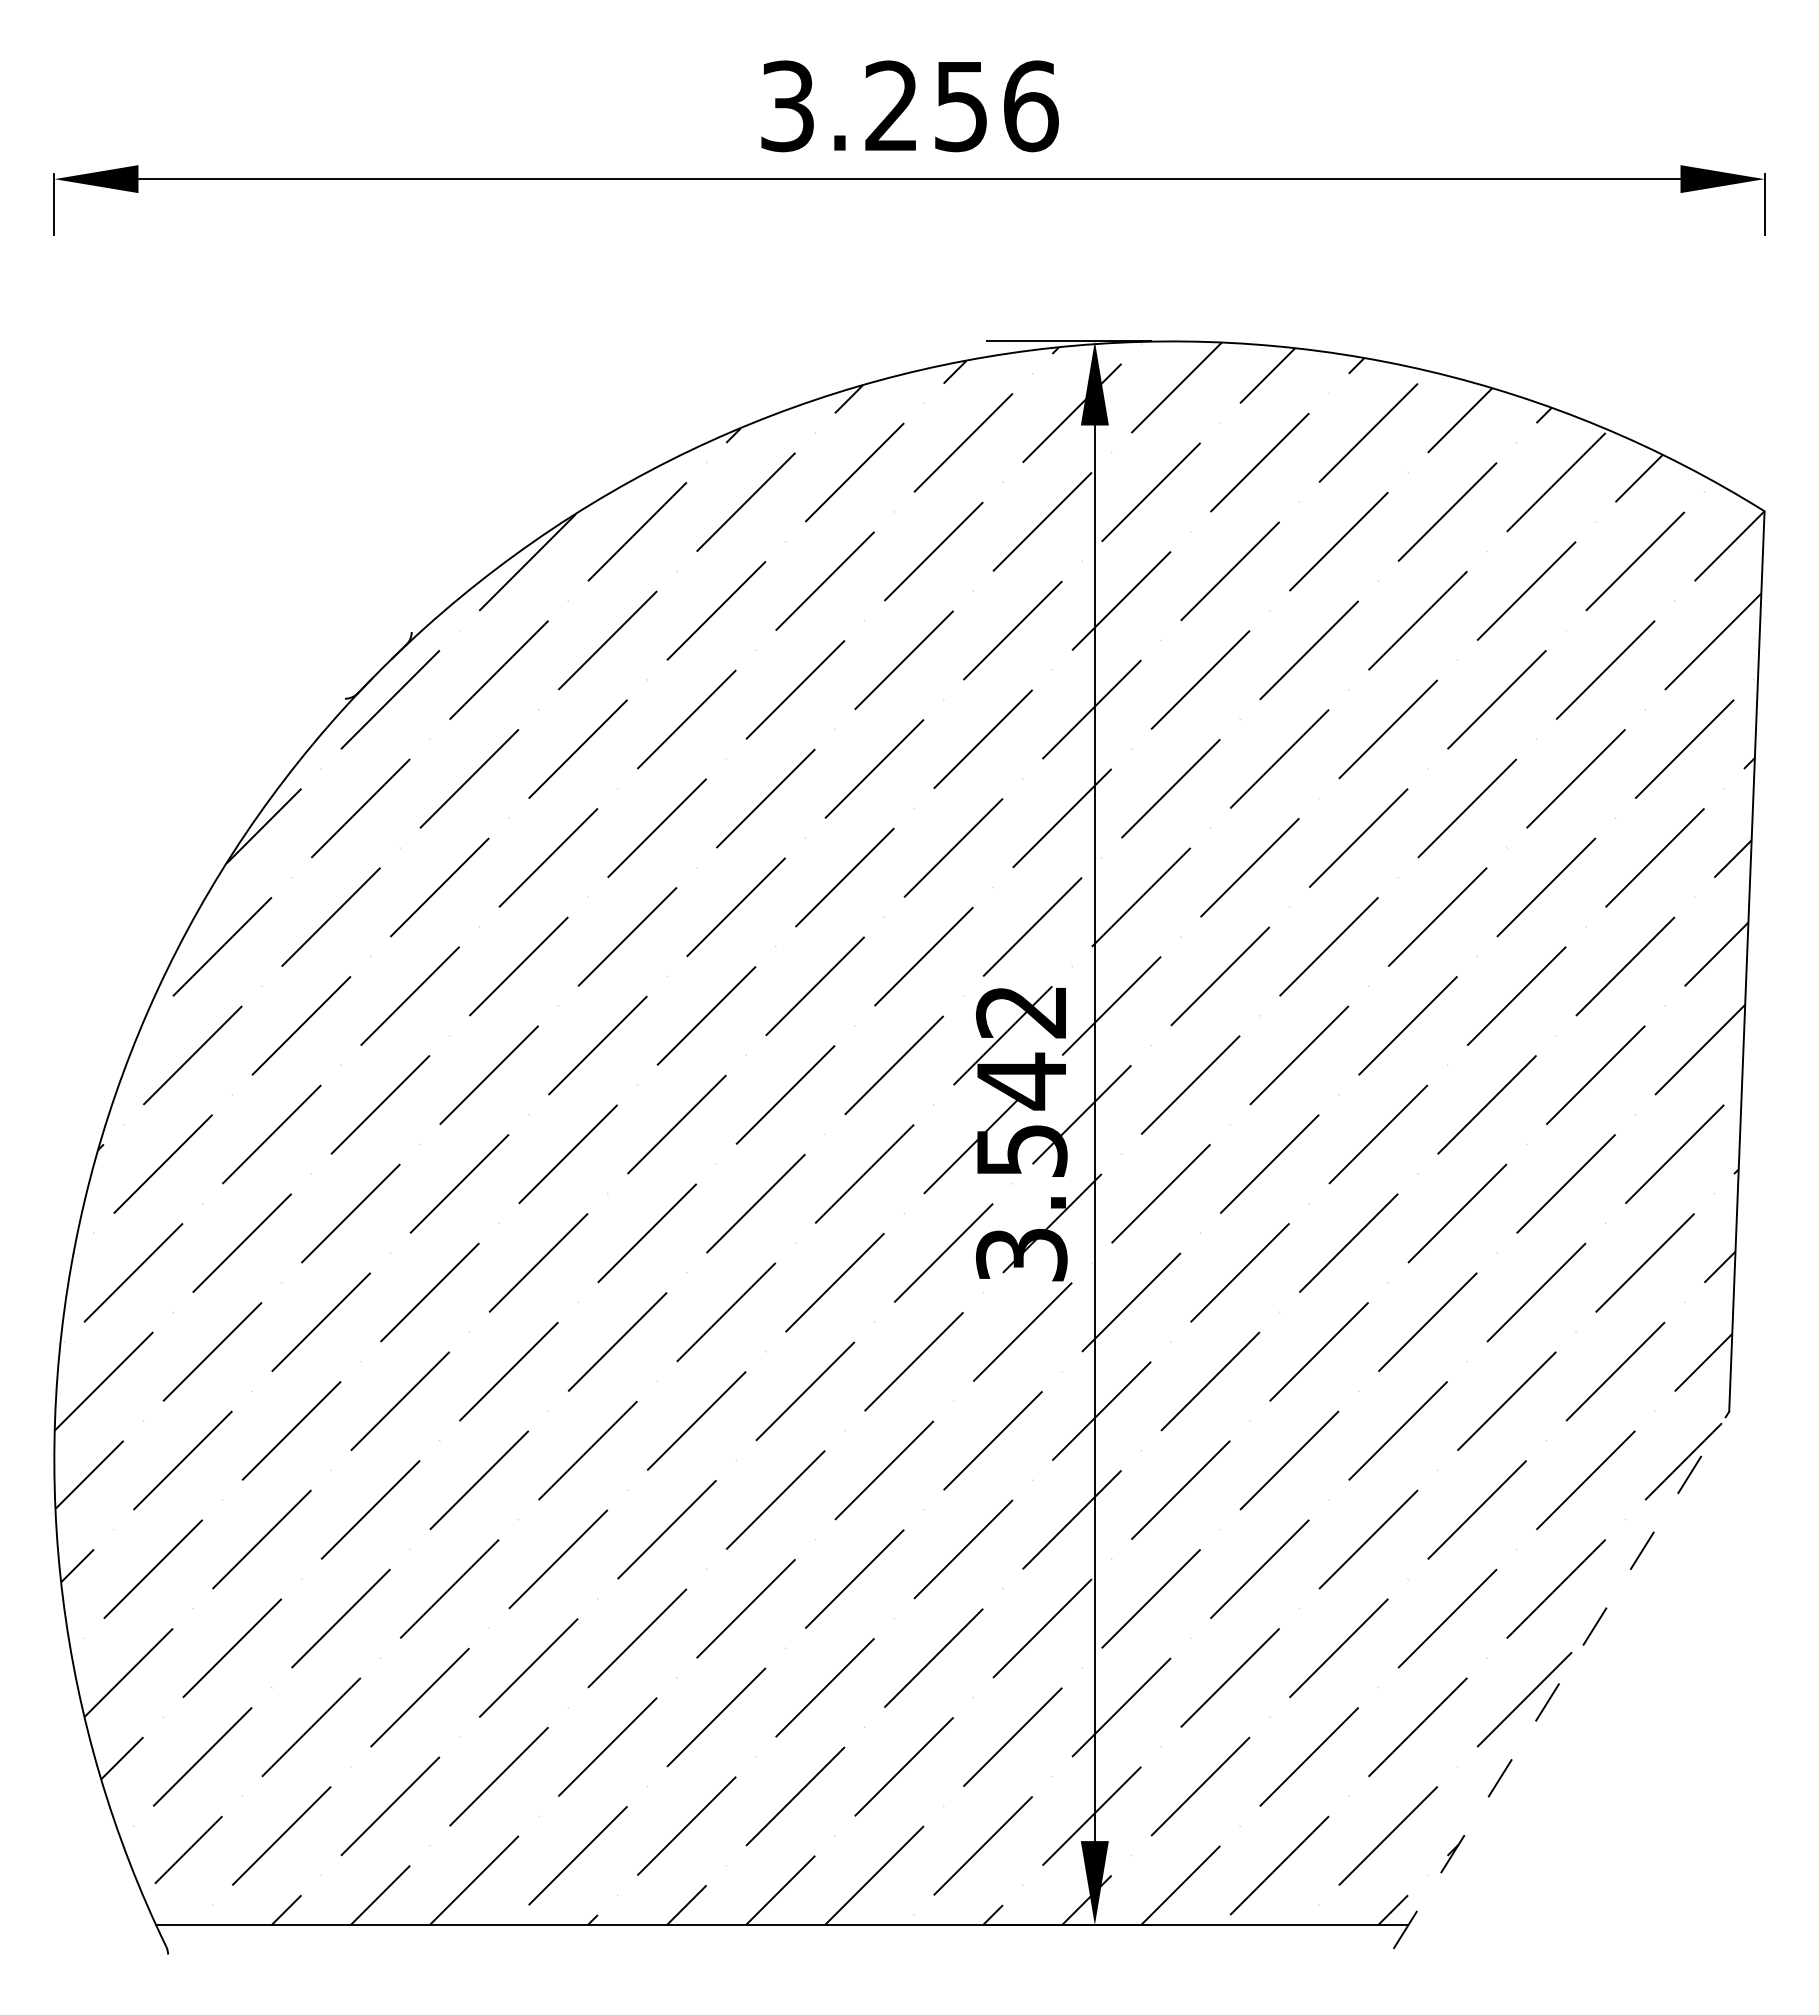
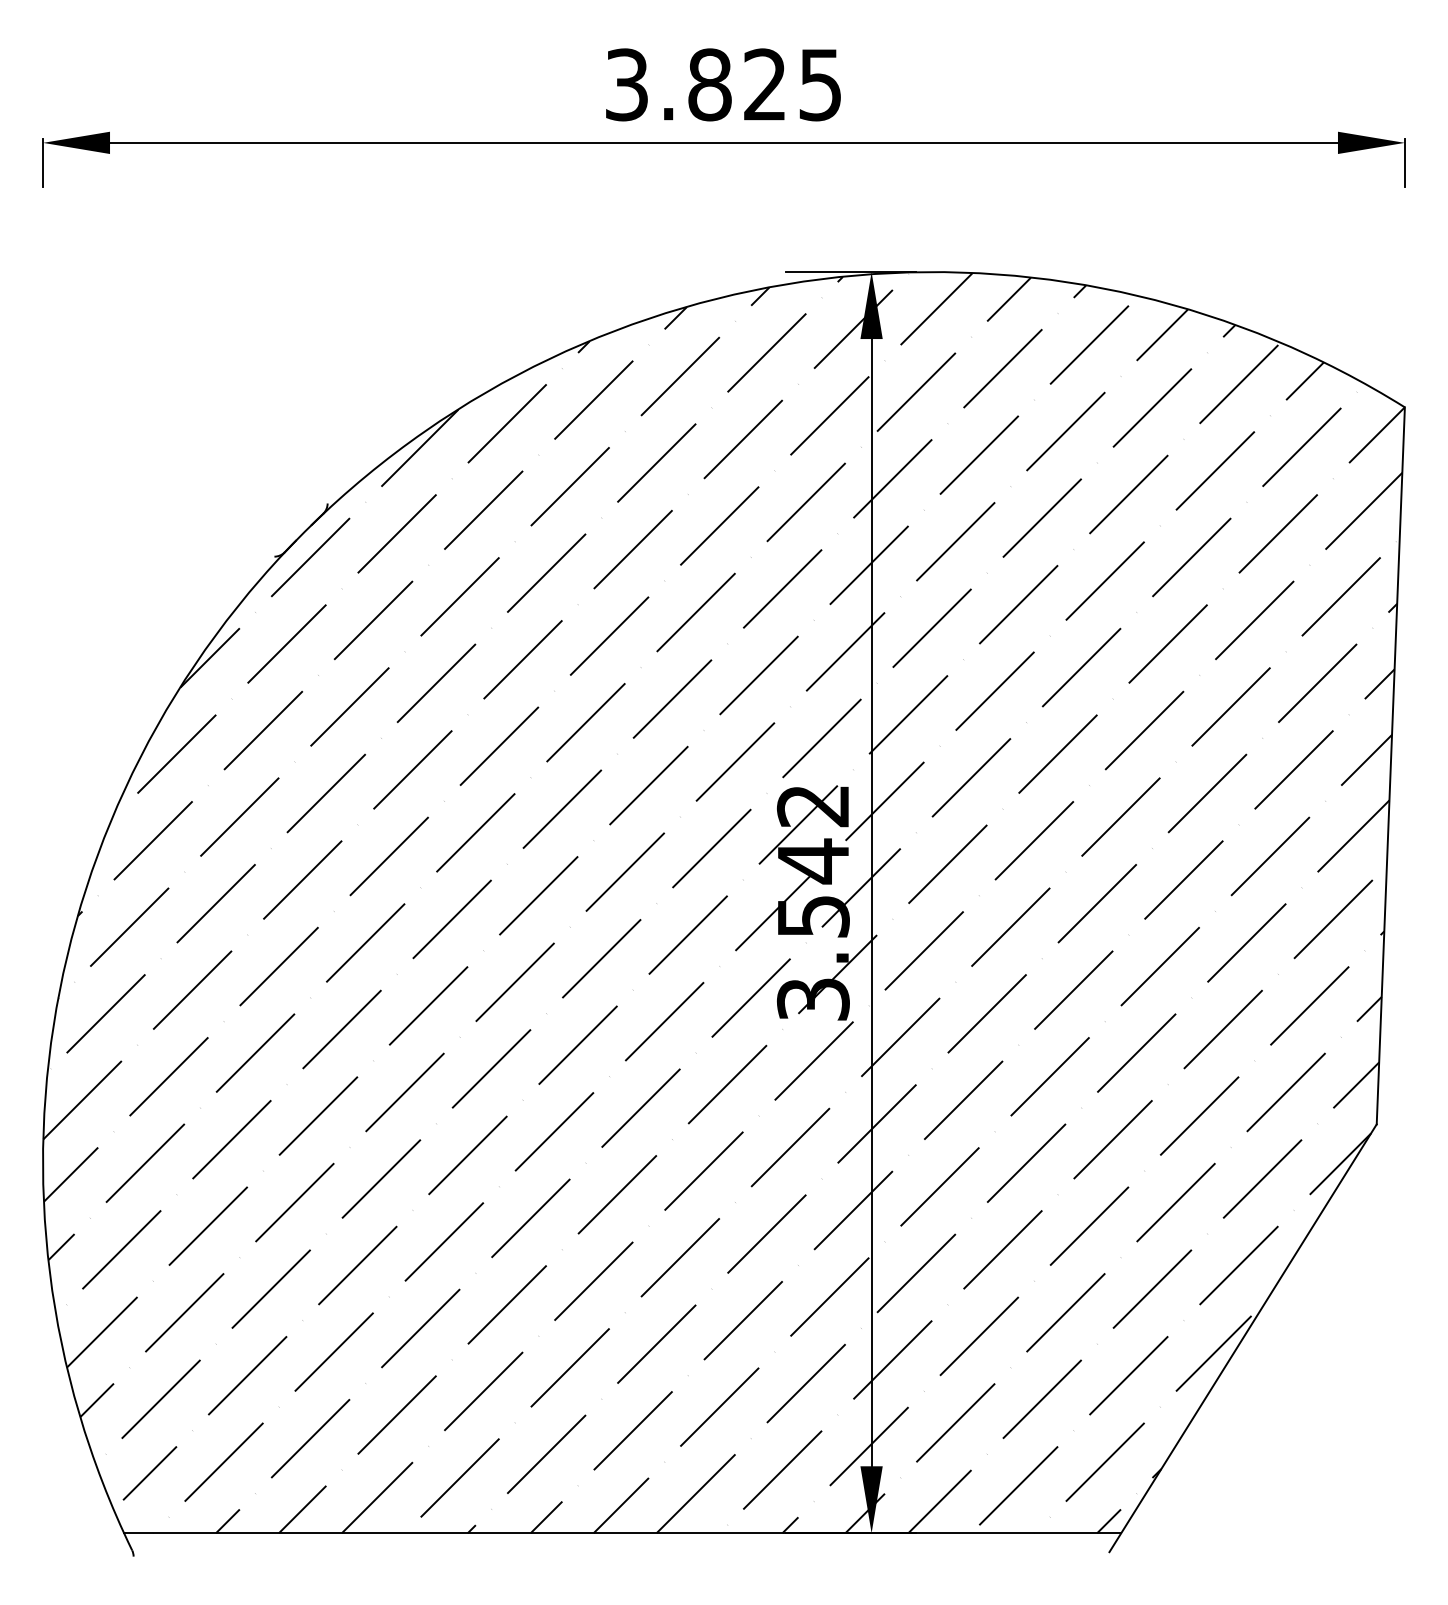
text: (961, 106) -> (765, 85), 3.256 -> 3.825
line: (1561, 1680) -> (1243, 1338), dashed -> solid

